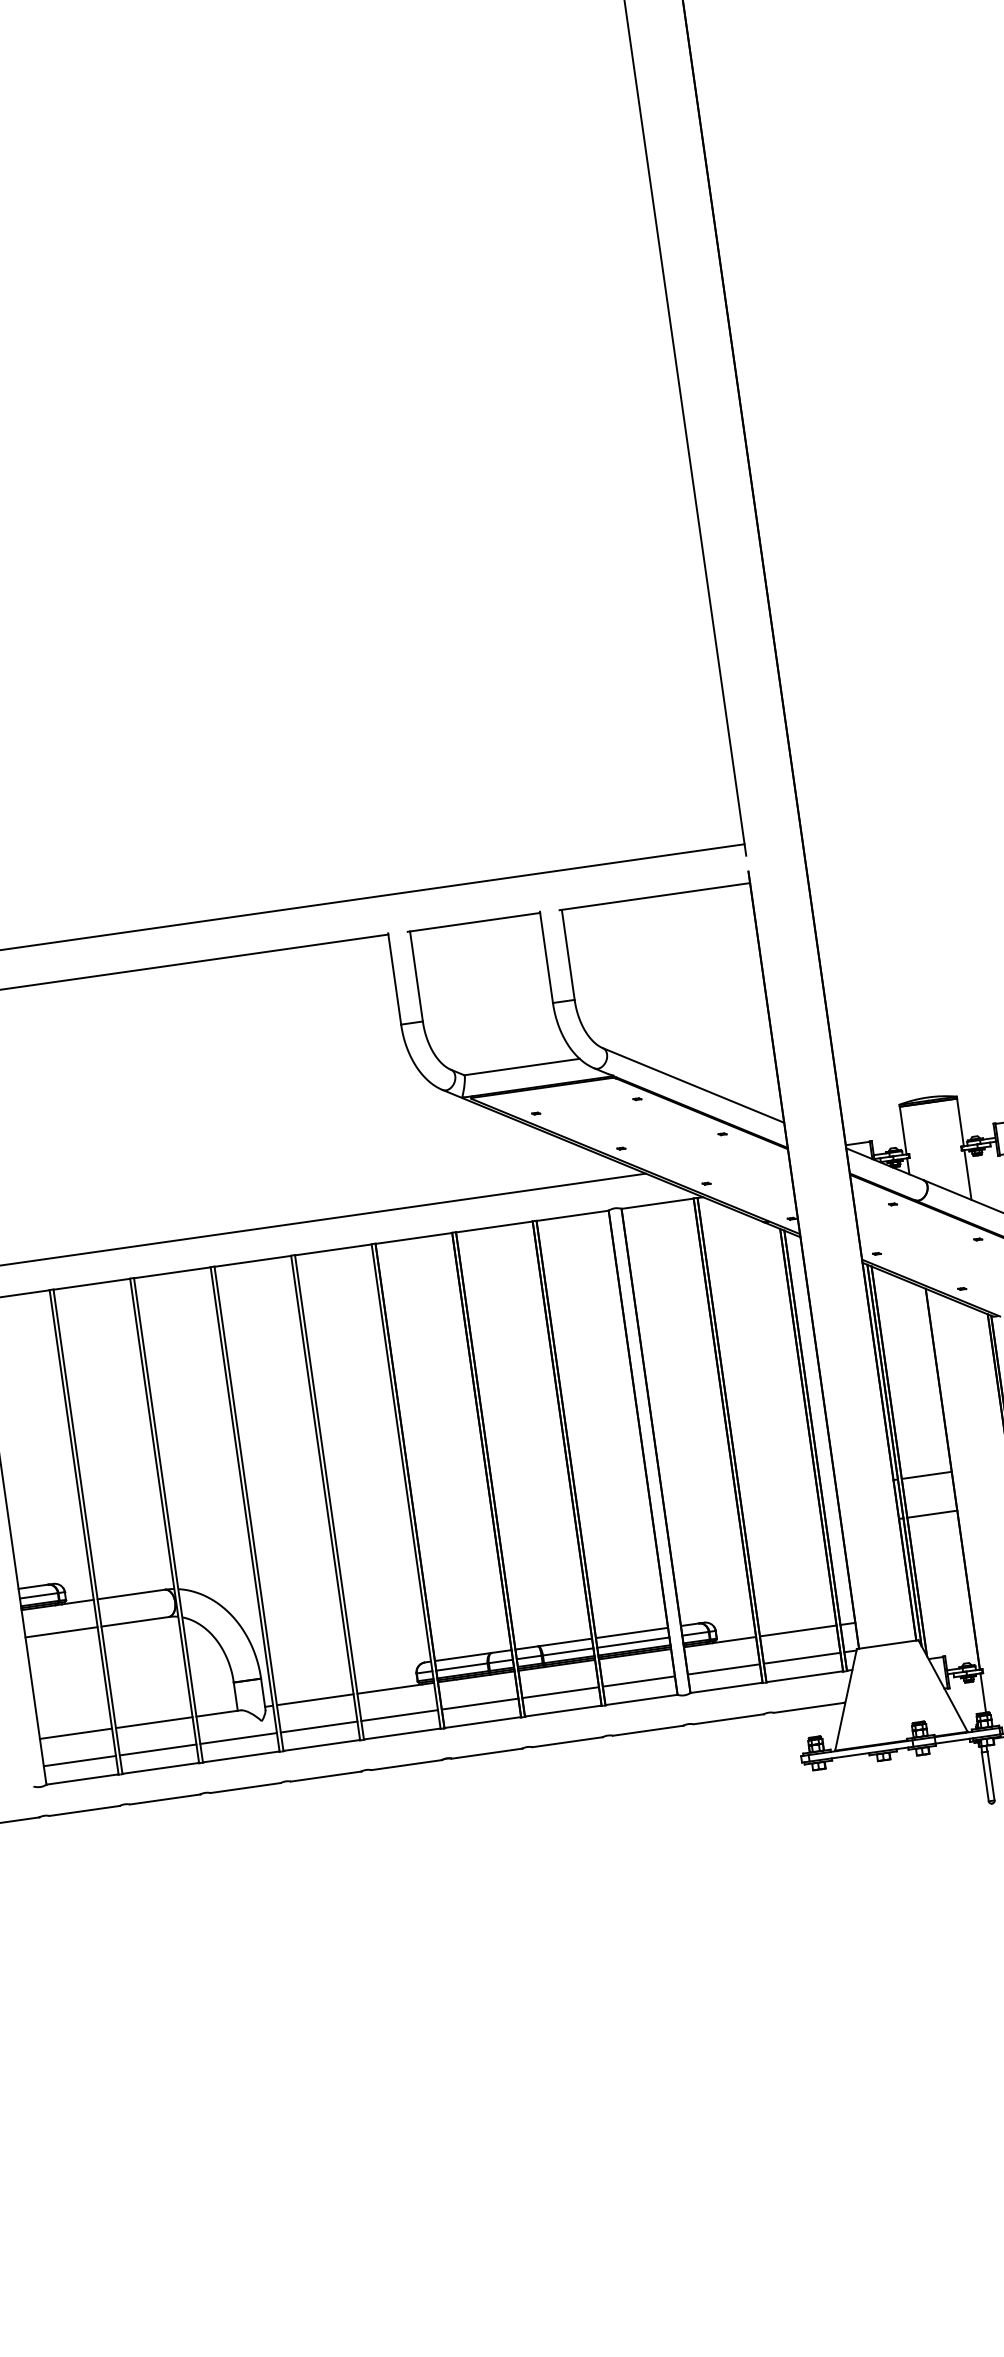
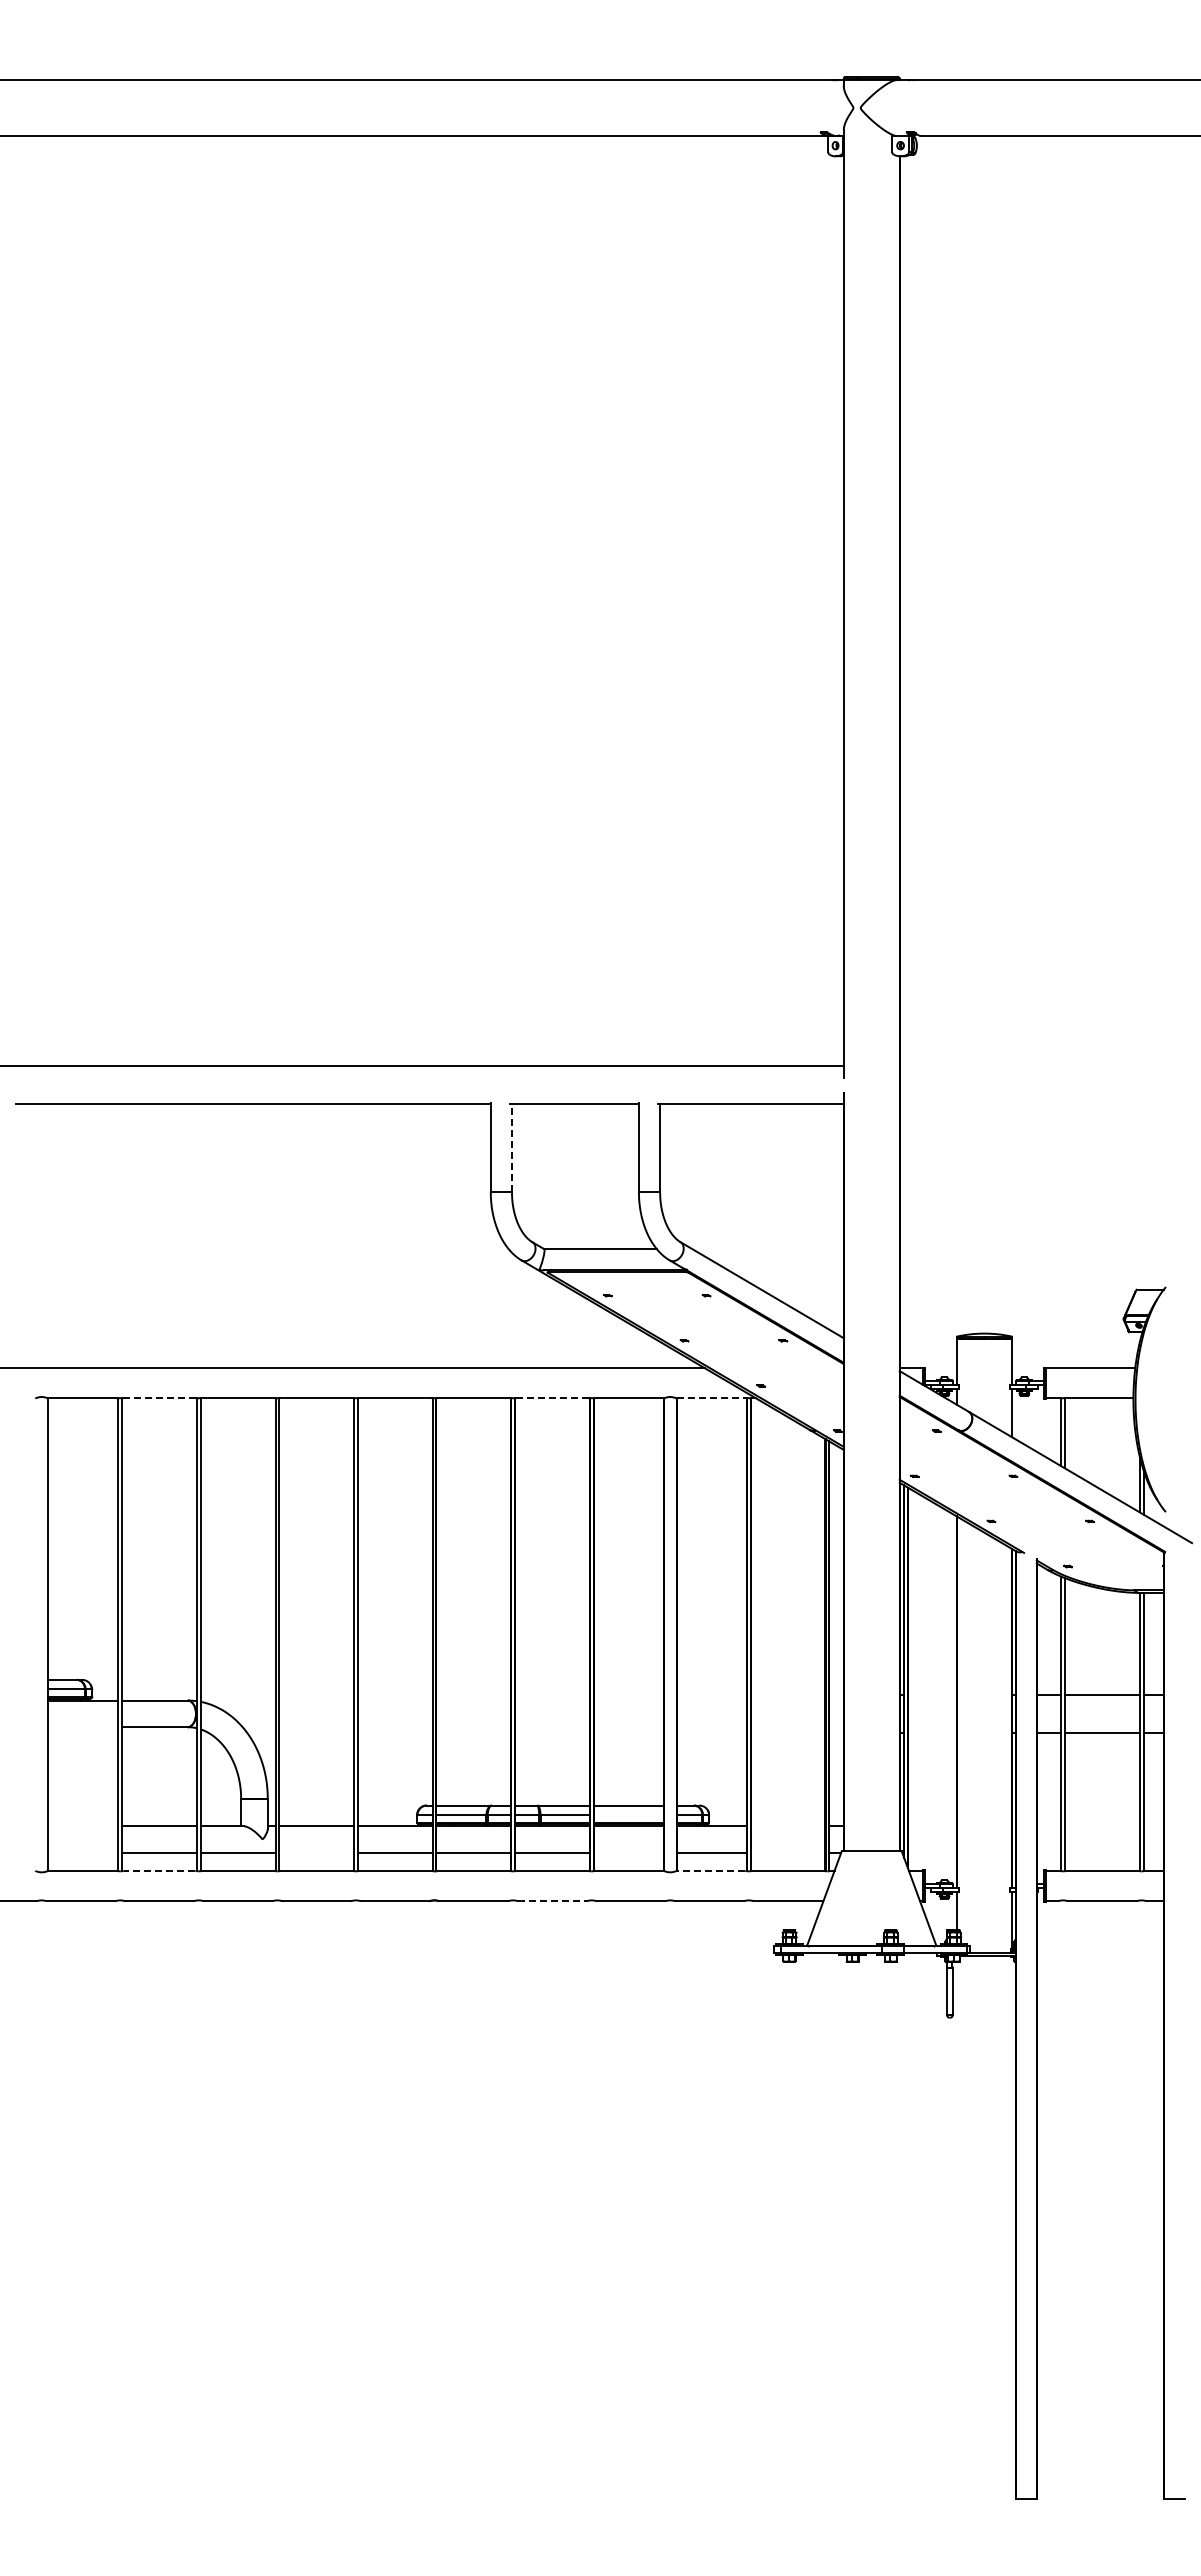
line: (416, 976) -> (511, 1148), solid -> dashed
line: (657, 1203) -> (711, 1398), solid -> dashed
line: (494, 1227) -> (552, 1398), solid -> dashed
line: (91, 1284) -> (159, 1398), solid -> dashed
line: (926, 1475) -> (931, 1694), removed
line: (931, 1513) -> (931, 1732), removed
line: (797, 1631) -> (787, 1826), removed
line: (61, 1632) -> (83, 1727), removed
line: (633, 1642) -> (628, 1814), removed
line: (801, 1657) -> (787, 1852), removed
line: (638, 1681) -> (628, 1852), removed
line: (725, 1687) -> (710, 1870), solid -> dashed
line: (318, 1726) -> (316, 1852), removed
line: (76, 1733) -> (83, 1826), removed
line: (567, 1742) -> (552, 1901), solid -> dashed
line: (80, 1760) -> (83, 1852), removed
line: (160, 1767) -> (159, 1870), solid -> dashed

